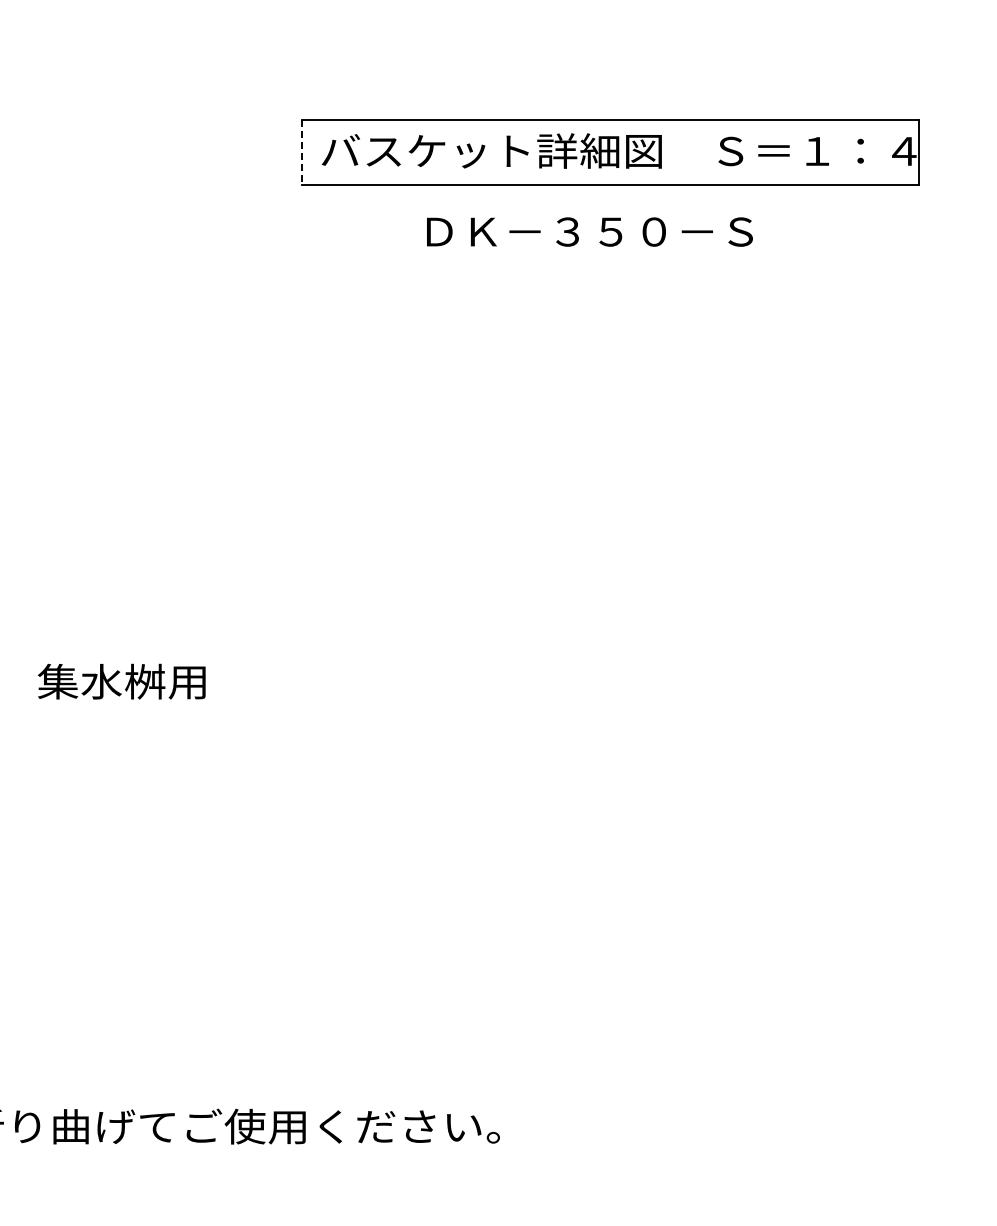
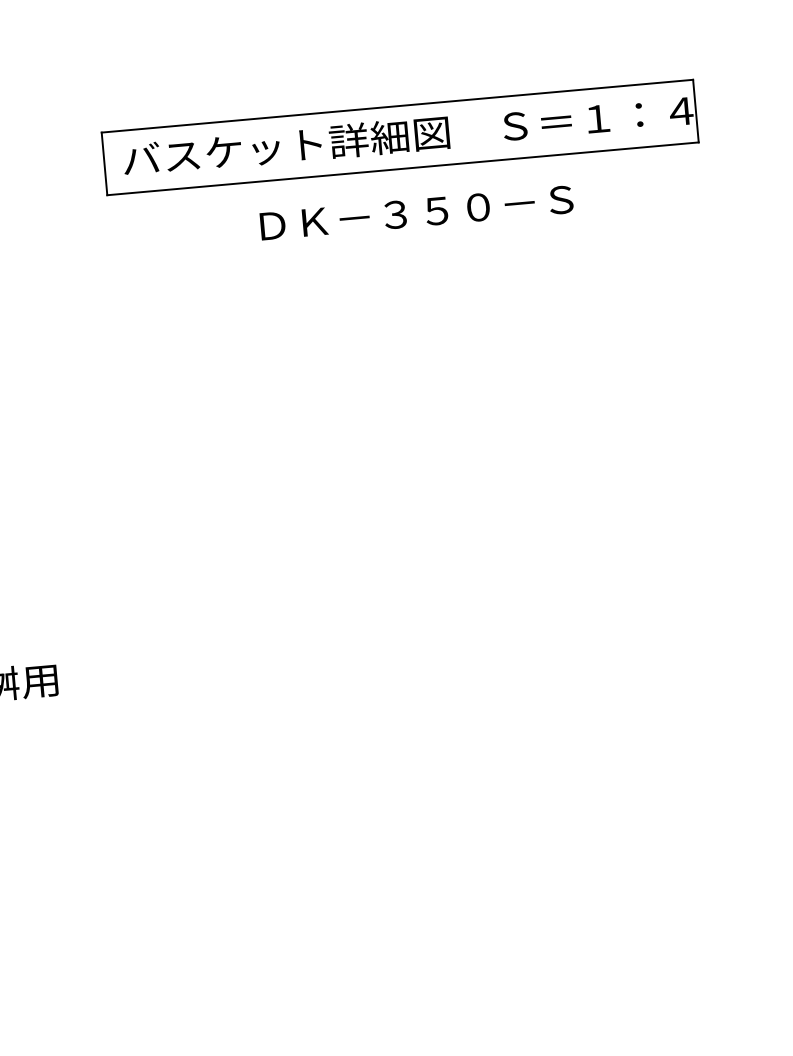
line: (301, 152) -> (104, 164), dashed -> solid
text: (589, 231) -> (416, 212), moved

